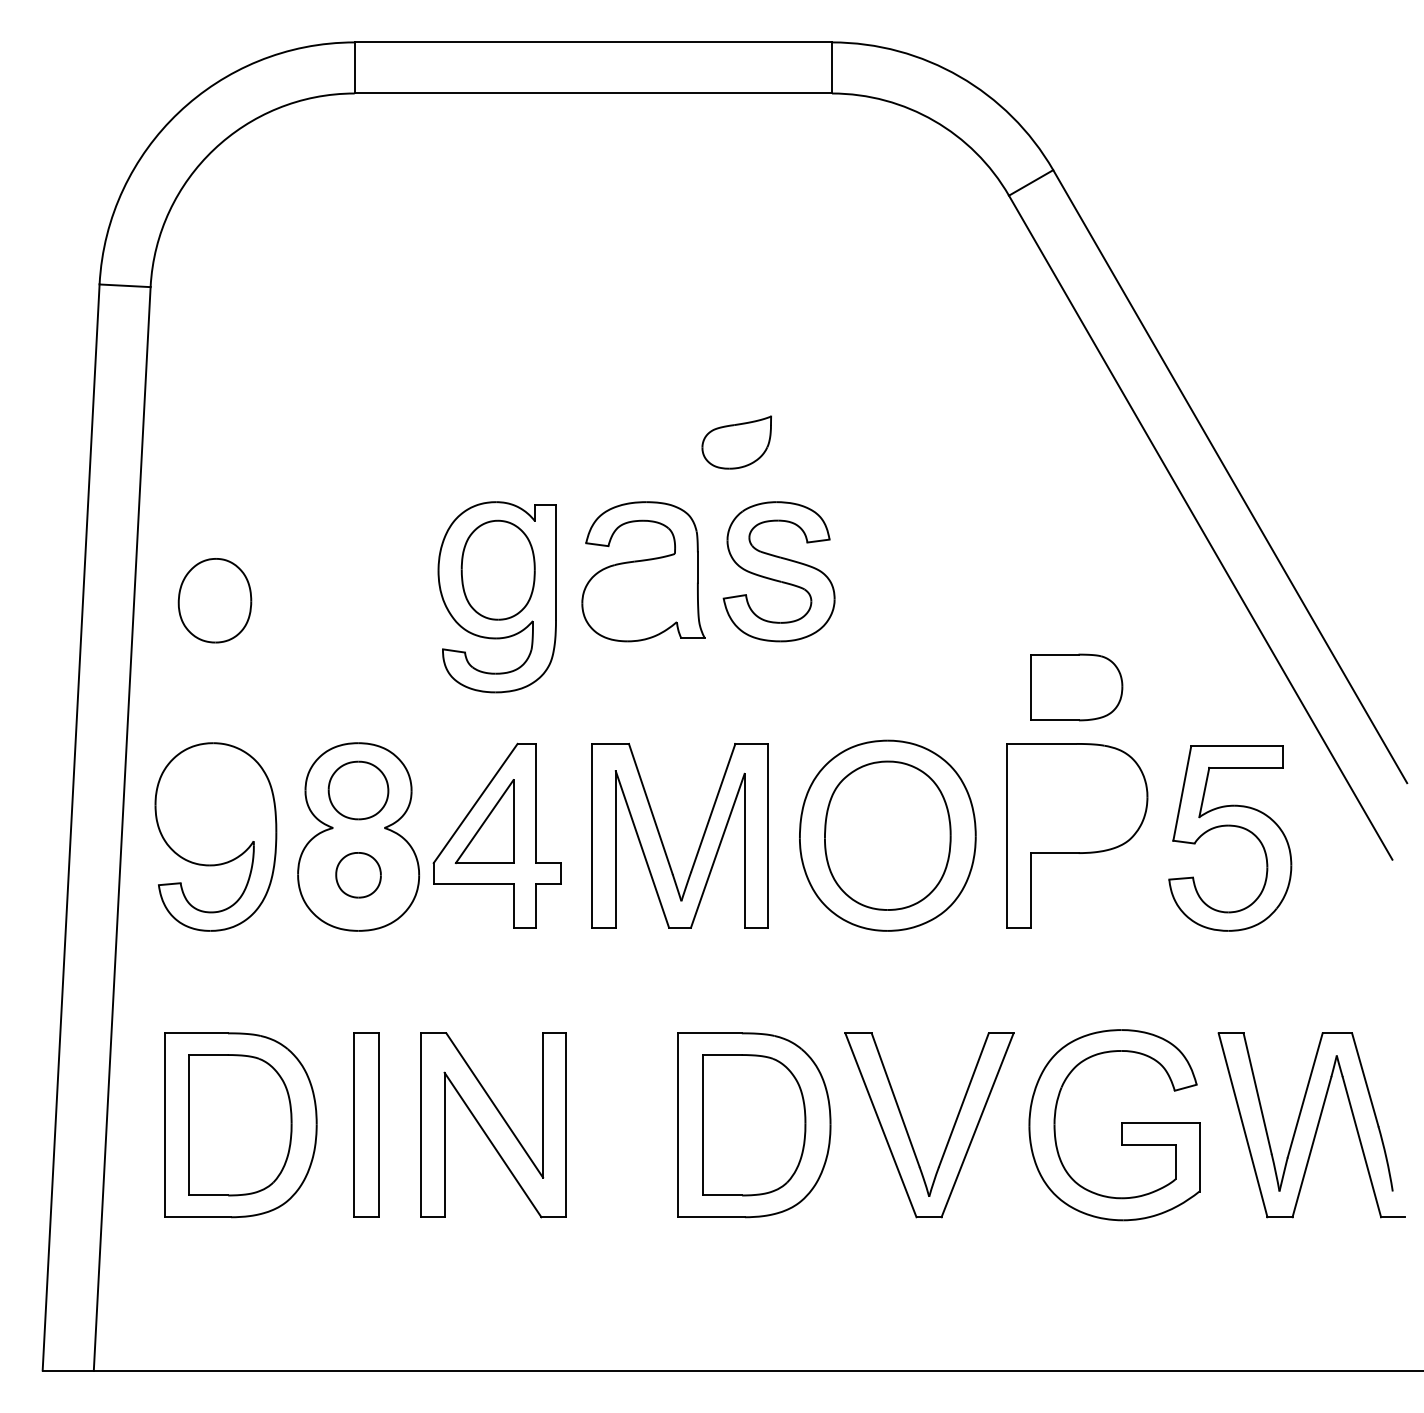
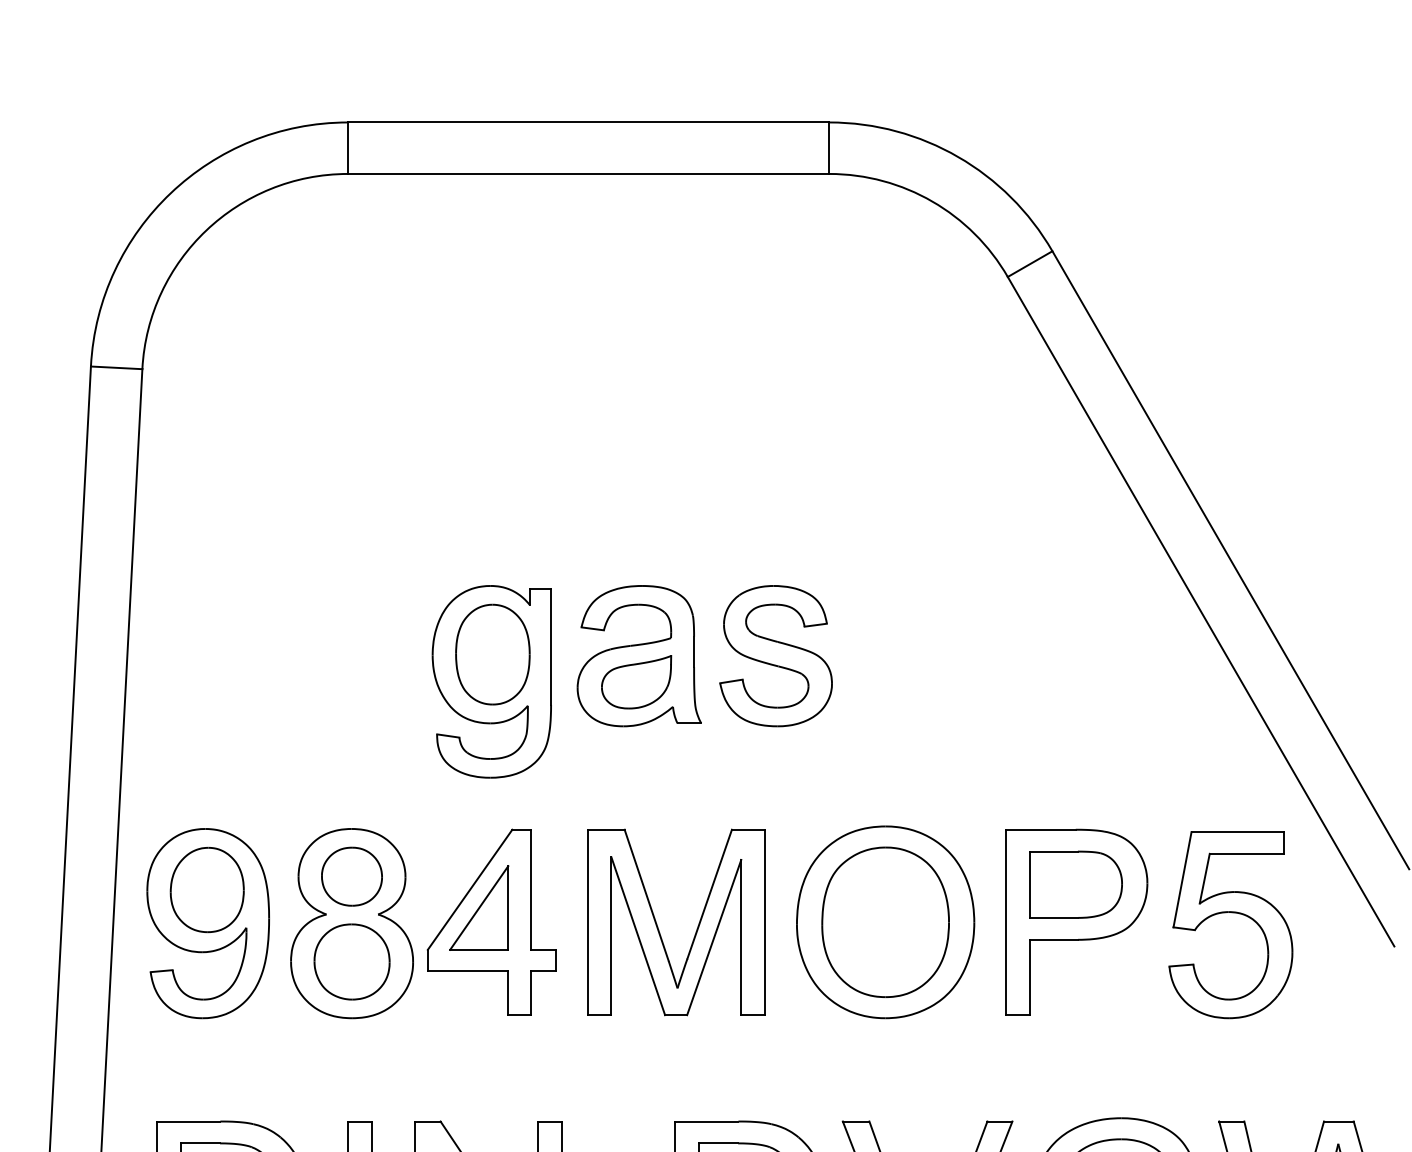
part: (736, 442) -> (636, 682), moved
part: (214, 600) -> (206, 889), moved
part: (1076, 687) -> (1075, 884), moved
part: (358, 875) -> (351, 962), size x1.67

